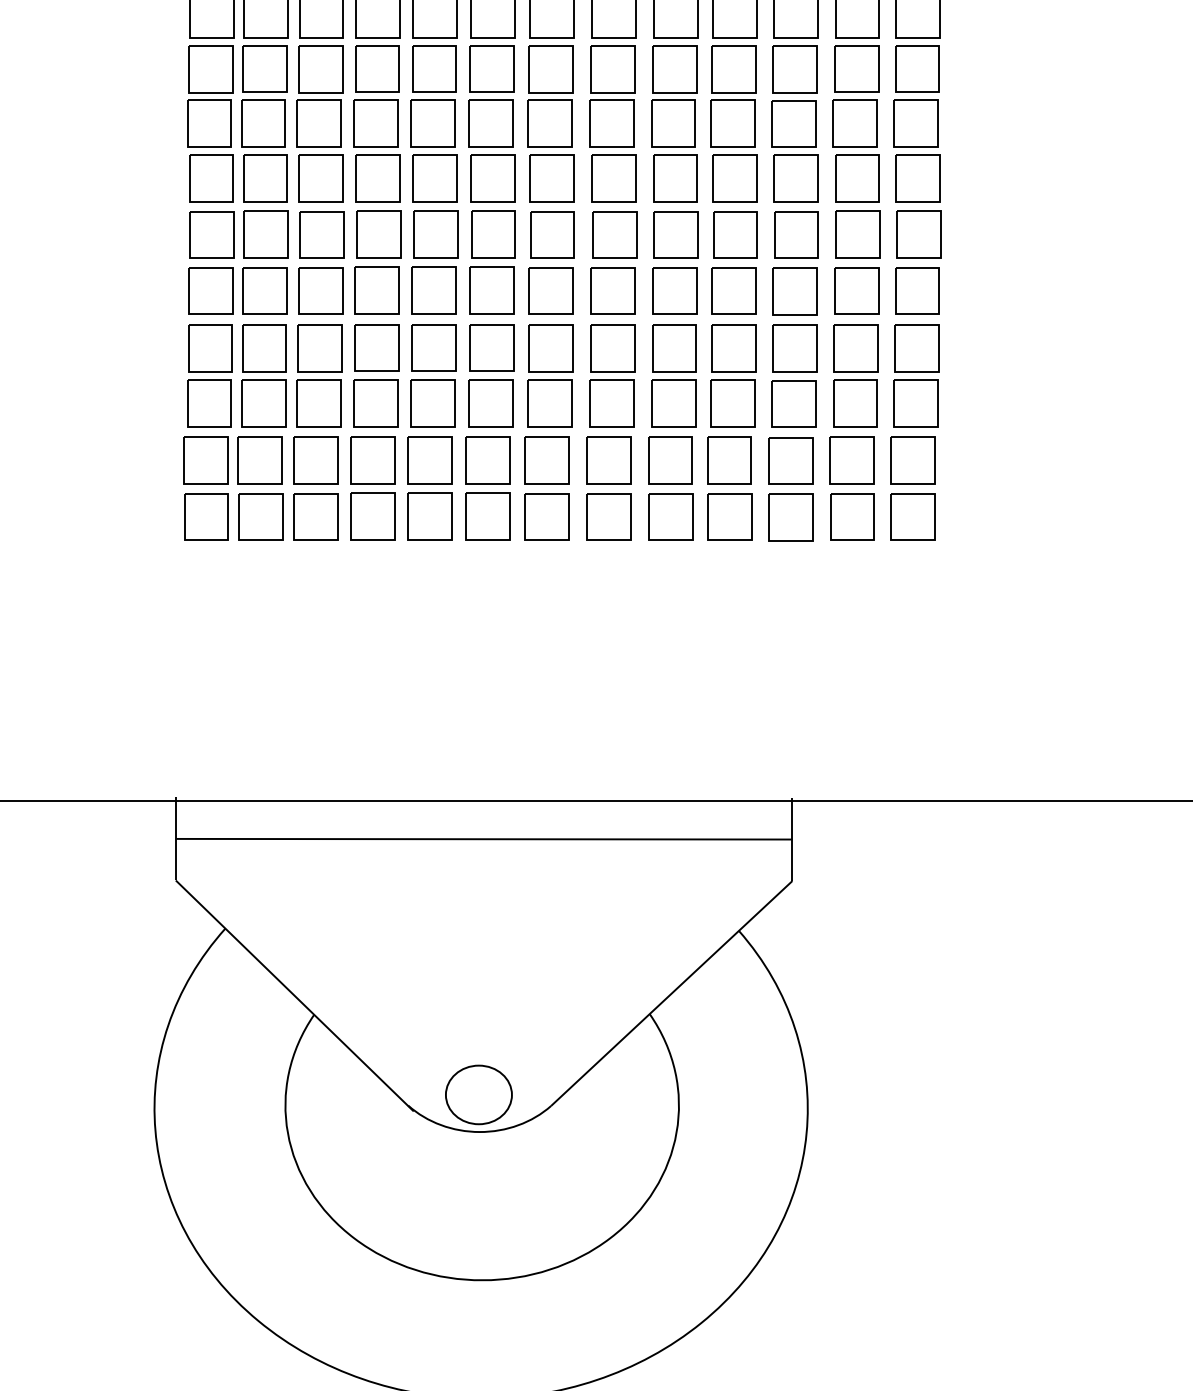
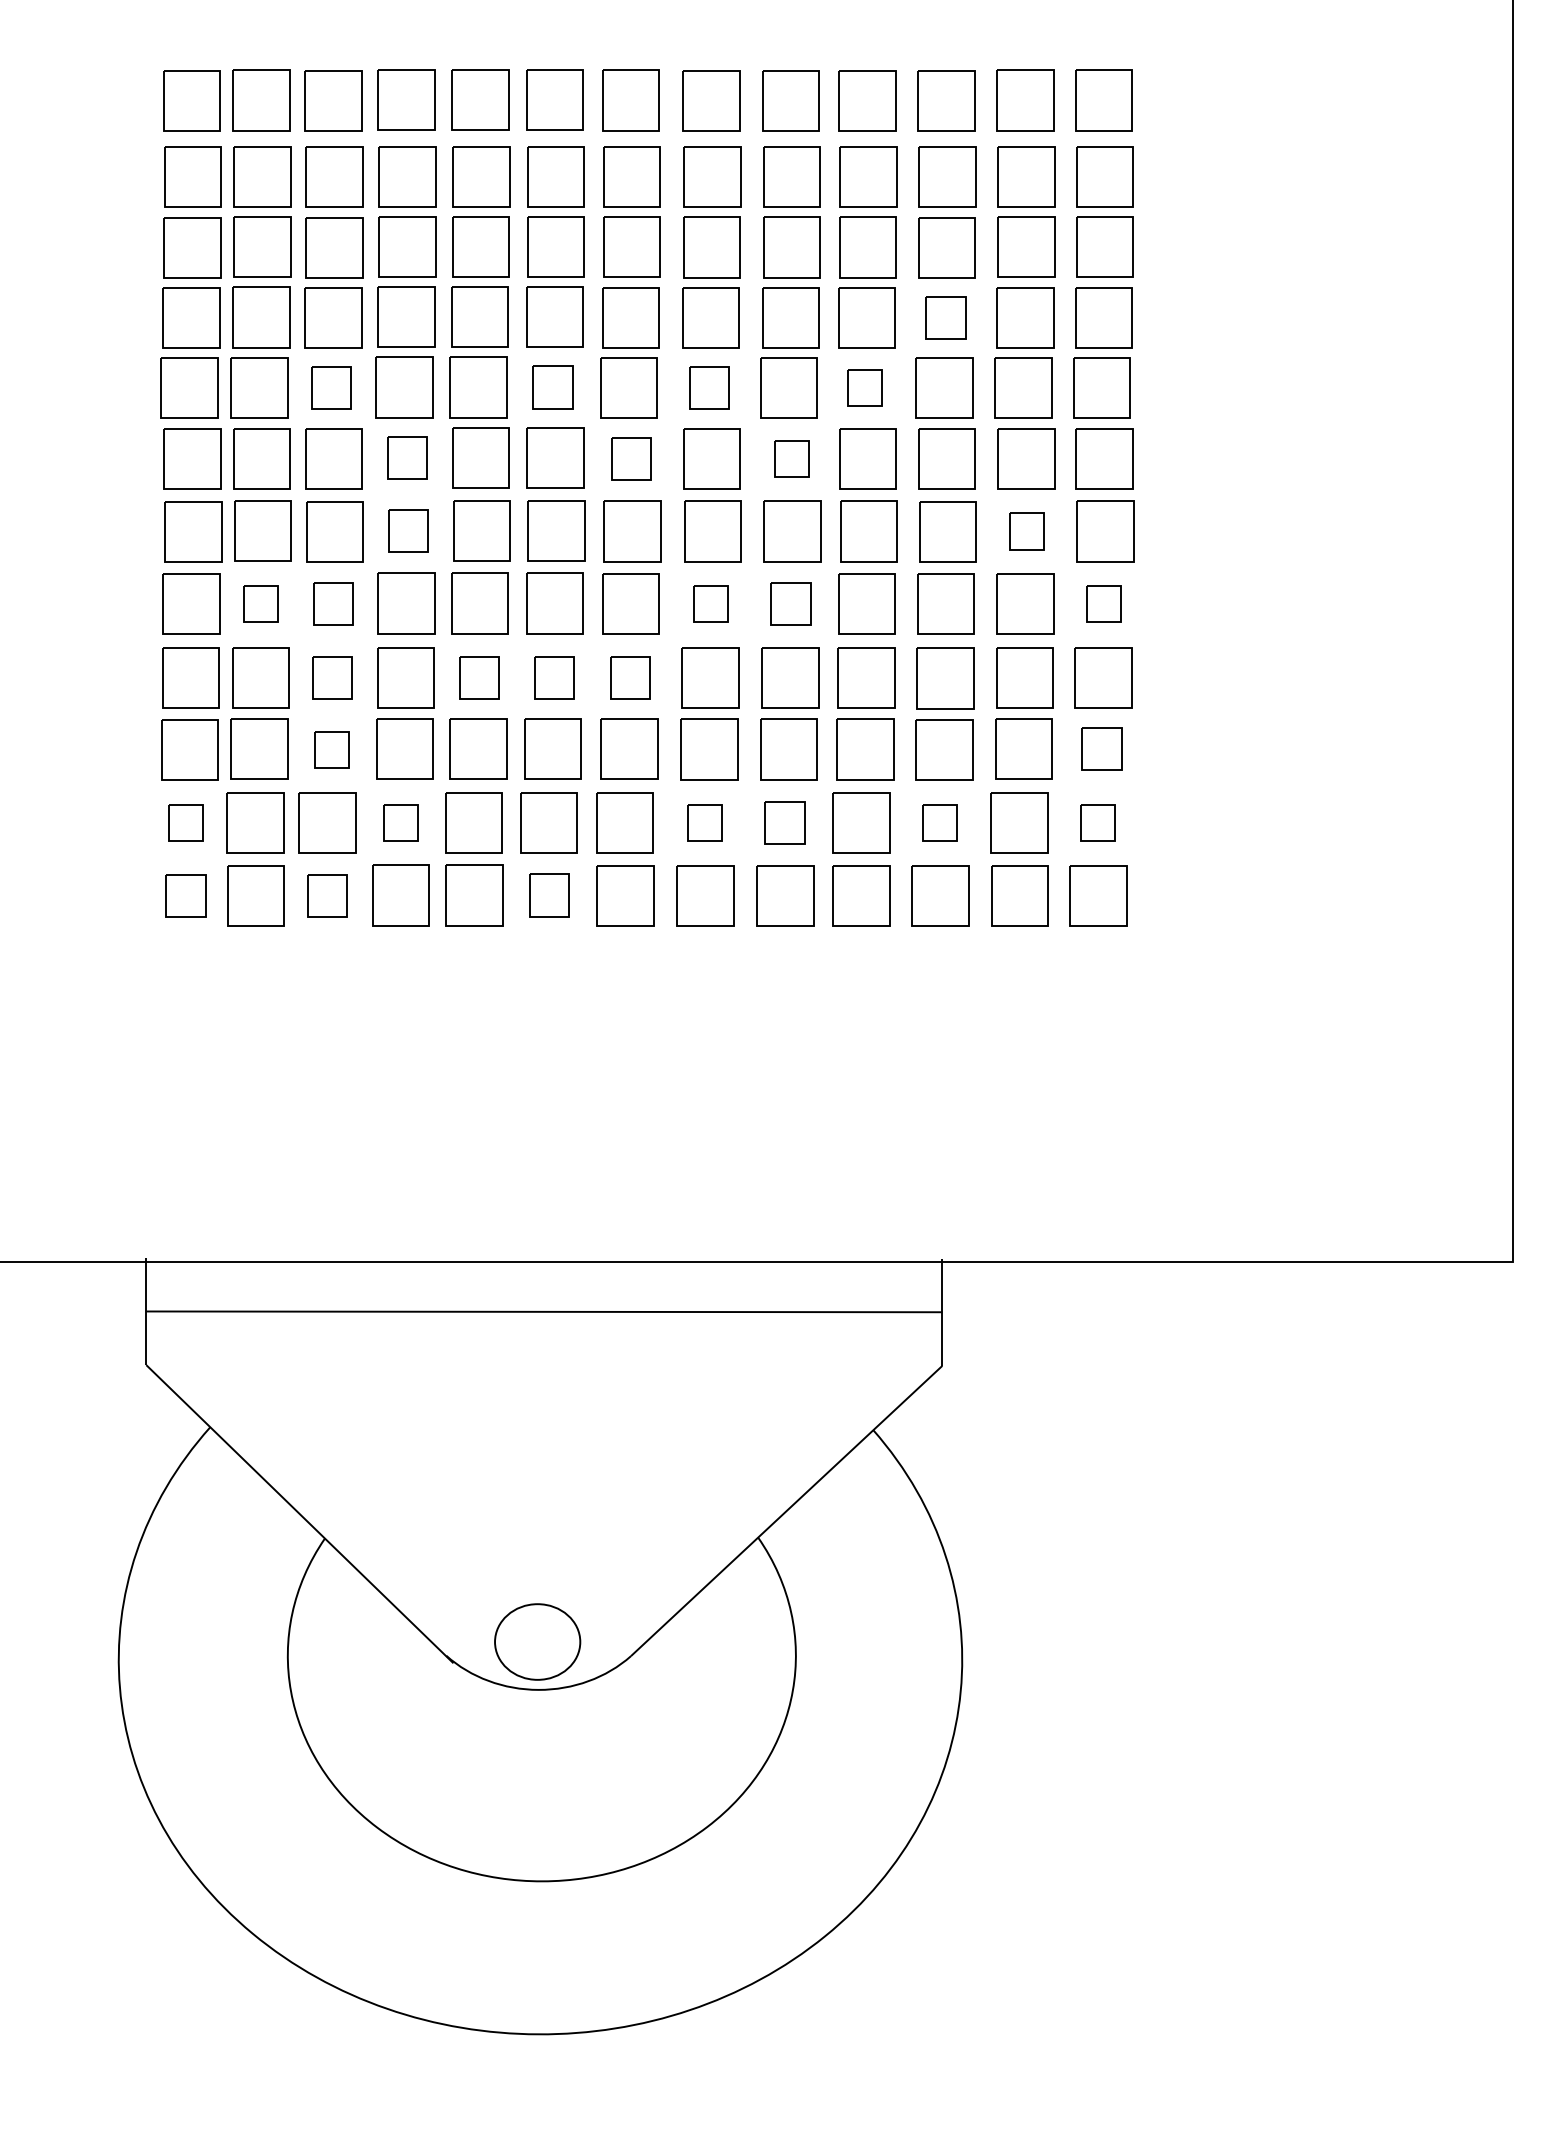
part: (794, 69) -> (945, 317), size x0.7
part: (319, 123) -> (331, 387), size x0.7
part: (490, 123) -> (552, 387), size x0.7
part: (612, 123) -> (709, 387), size x0.7
part: (732, 123) -> (865, 387), size x0.6
part: (378, 177) -> (407, 457), size x0.7
part: (551, 178) -> (631, 458), size x0.7
part: (675, 178) -> (791, 458), size x0.6
part: (378, 234) -> (408, 530), size x0.7
part: (858, 234) -> (1027, 531), size x0.6
part: (265, 290) -> (261, 603), size x0.6
part: (320, 290) -> (333, 603), size x0.7
part: (612, 290) -> (710, 603), size x0.6
part: (674, 290) -> (790, 603), size x0.7
part: (917, 290) -> (1103, 603), size x0.6
part: (320, 347) -> (332, 677), size x0.7
part: (433, 347) -> (479, 677), size x0.7
part: (491, 347) -> (554, 677), size x0.7
part: (550, 347) -> (630, 677), size x0.7
part: (915, 402) -> (1101, 748), size x0.7
part: (319, 403) -> (331, 749), size x0.6
part: (206, 460) -> (185, 822), size x0.6
part: (372, 460) -> (400, 822), size x0.6
part: (608, 460) -> (705, 822), size x0.6
part: (670, 460) -> (784, 822), size x0.7
part: (790, 460) -> (939, 822), size x0.6
part: (912, 460) -> (1097, 822), size x0.6
part: (206, 516) -> (185, 895), size x0.7
part: (316, 516) -> (327, 895), size x0.7
part: (488, 516) -> (549, 895), size x0.7

